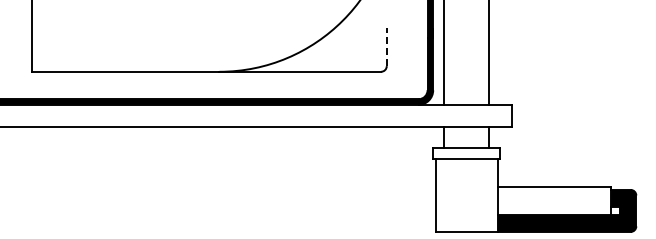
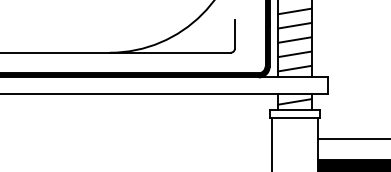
line: (466, 16) -> (294, 11), added
line: (466, 35) -> (294, 25), added
line: (386, 46) -> (234, 33), dashed -> solid
line: (466, 54) -> (294, 39), added
line: (466, 73) -> (294, 54), added
line: (466, 92) -> (294, 68), added
line: (466, 137) -> (294, 101), added

